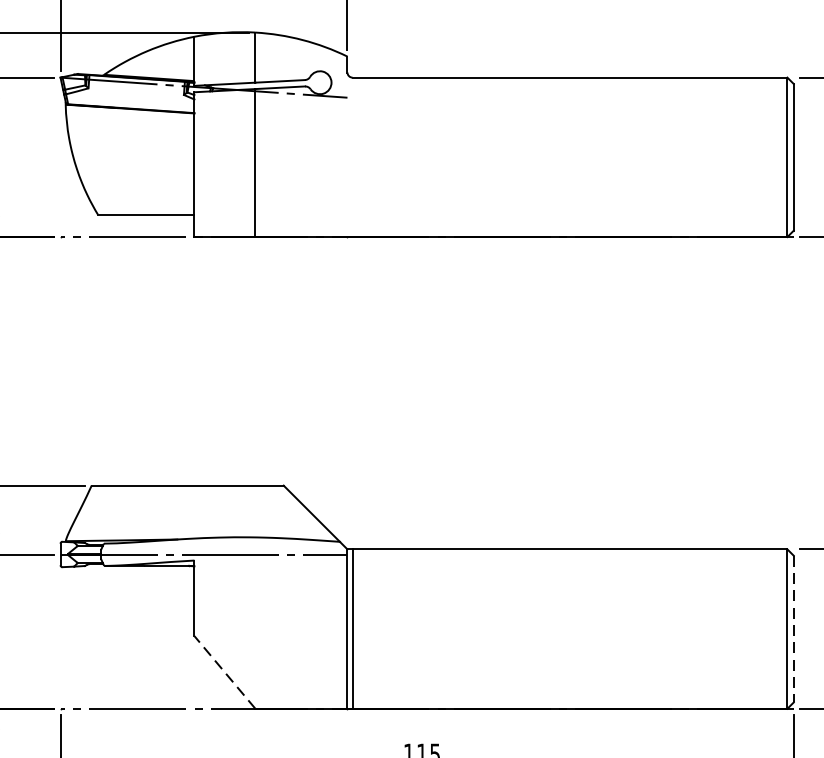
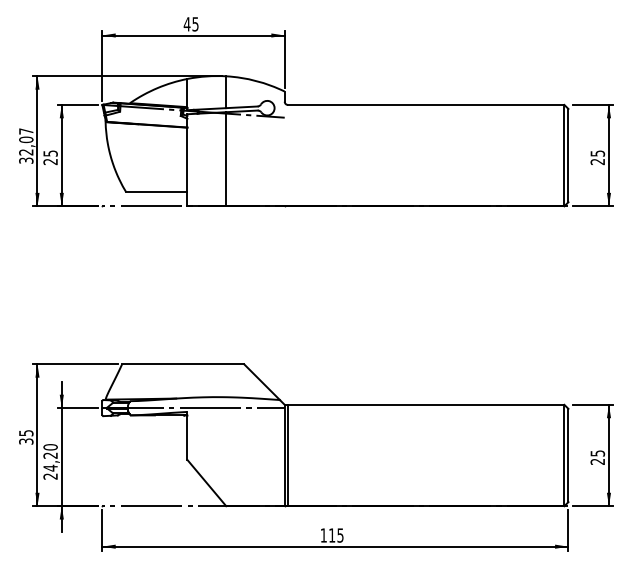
line: (793, 629) -> (568, 455), dashed -> solid
line: (224, 671) -> (206, 482), dashed -> solid

